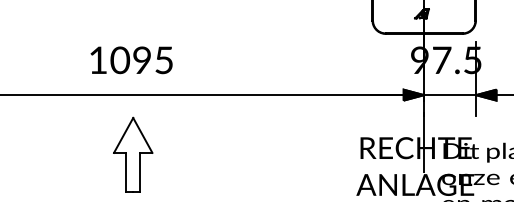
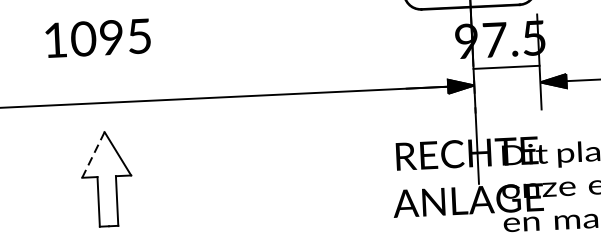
text: (131, 60) -> (97, 38), moved
line: (449, 95) -> (505, 67), moved
line: (123, 135) -> (93, 155), solid -> dashed

